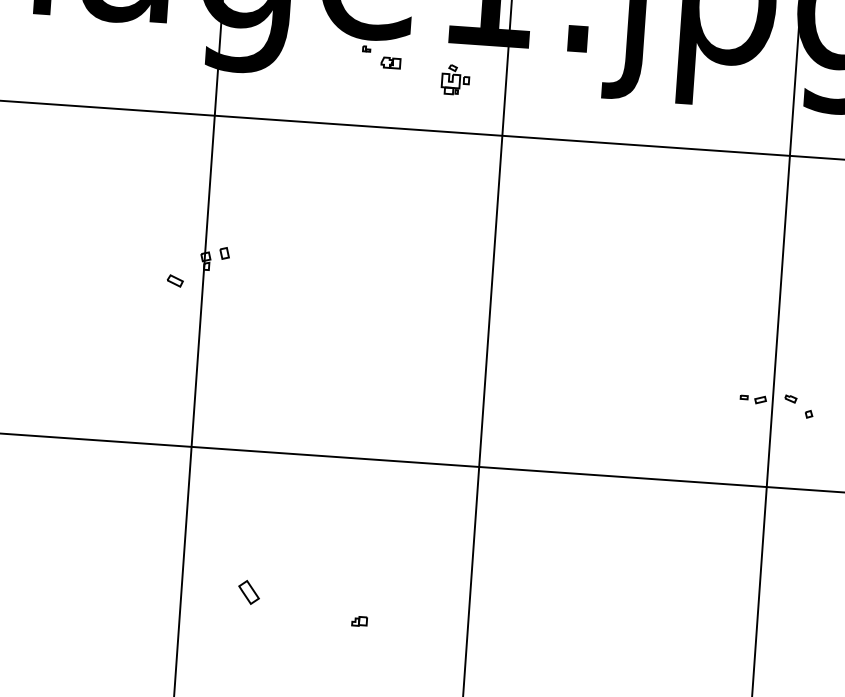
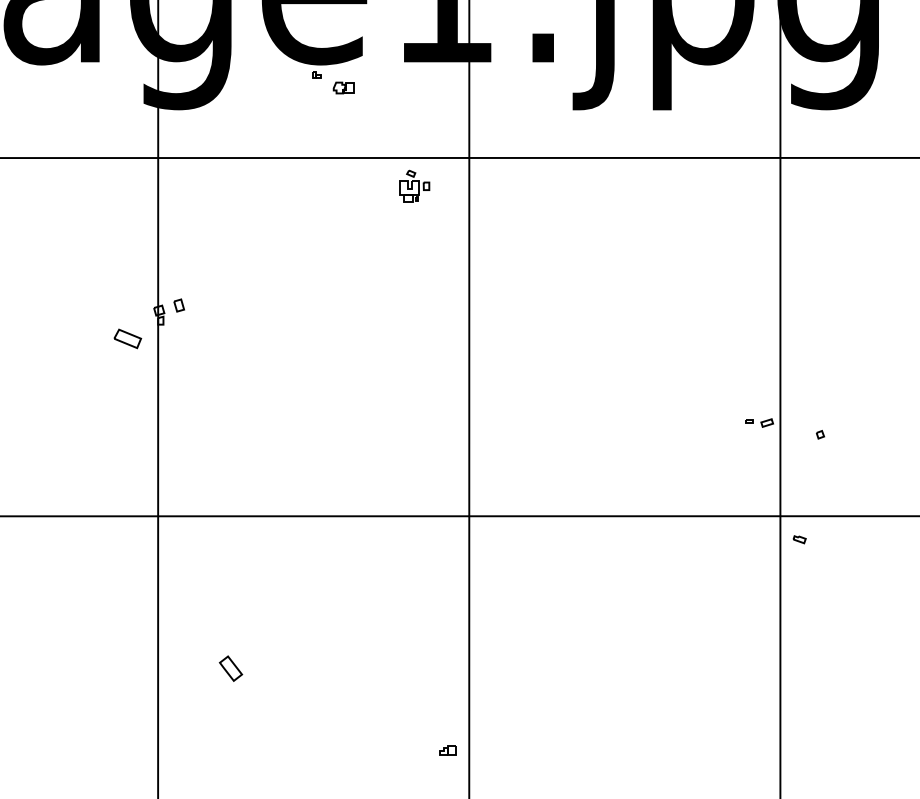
part: (455, 79) -> (414, 185), moved
part: (175, 280) -> (128, 338), size x1.6
part: (790, 398) -> (799, 539), moved
part: (358, 621) -> (447, 750), moved

